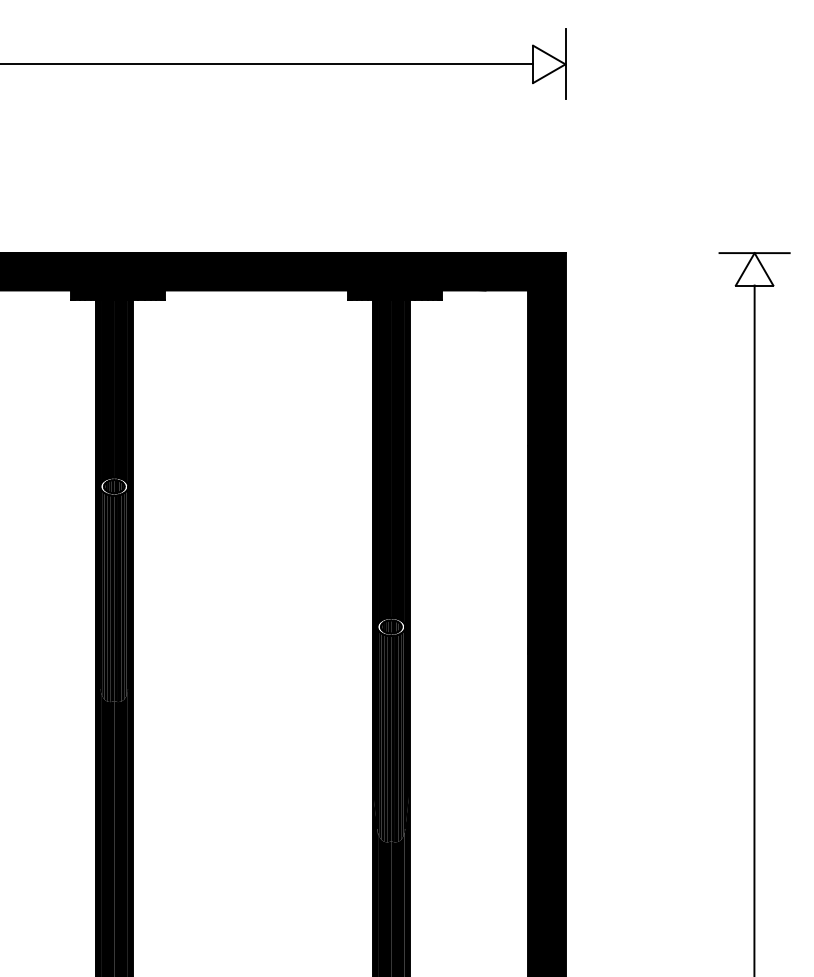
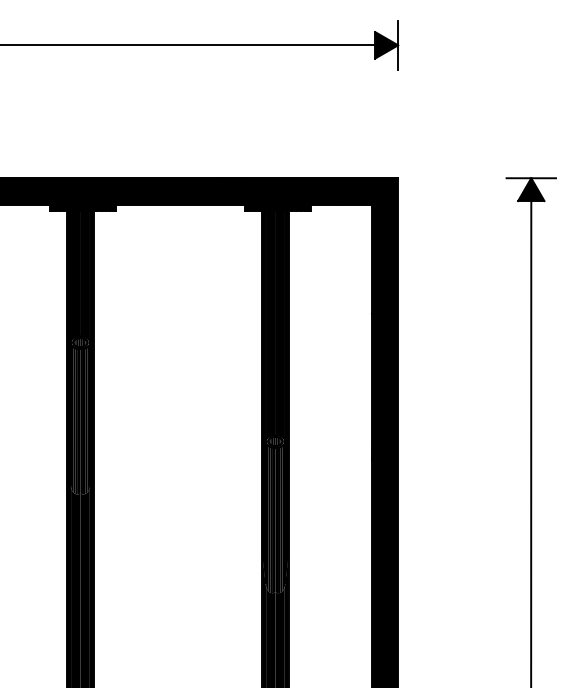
fill: (549, 64) -> (386, 45), added
fill: (754, 269) -> (531, 189), added

